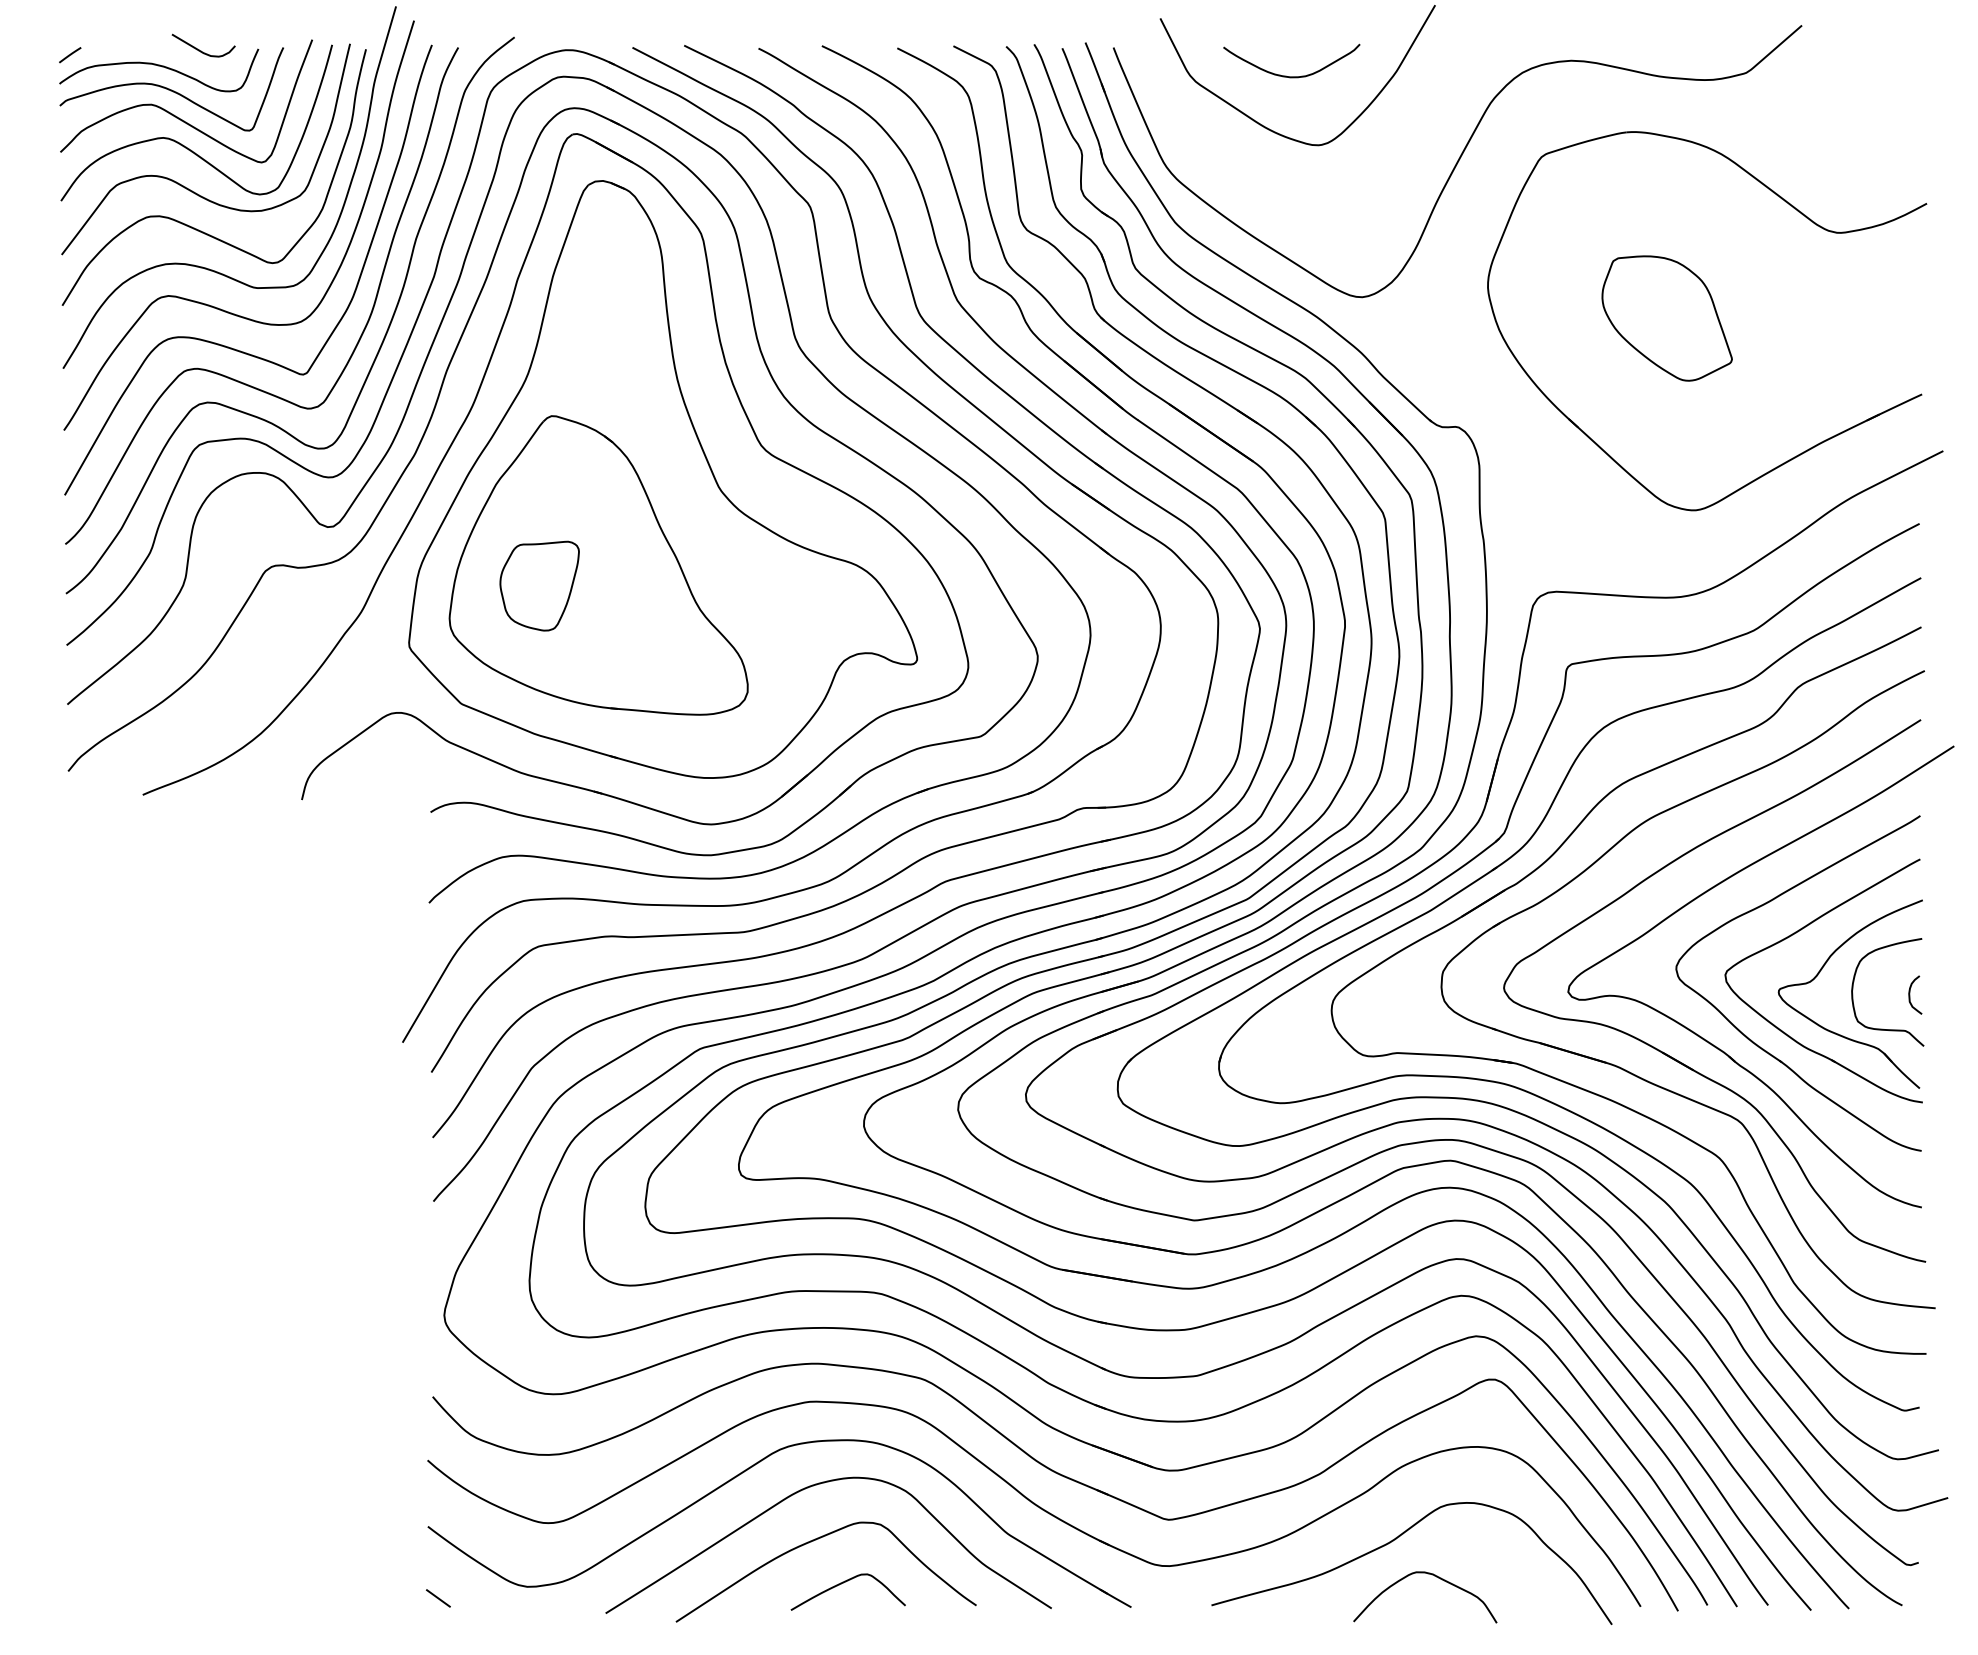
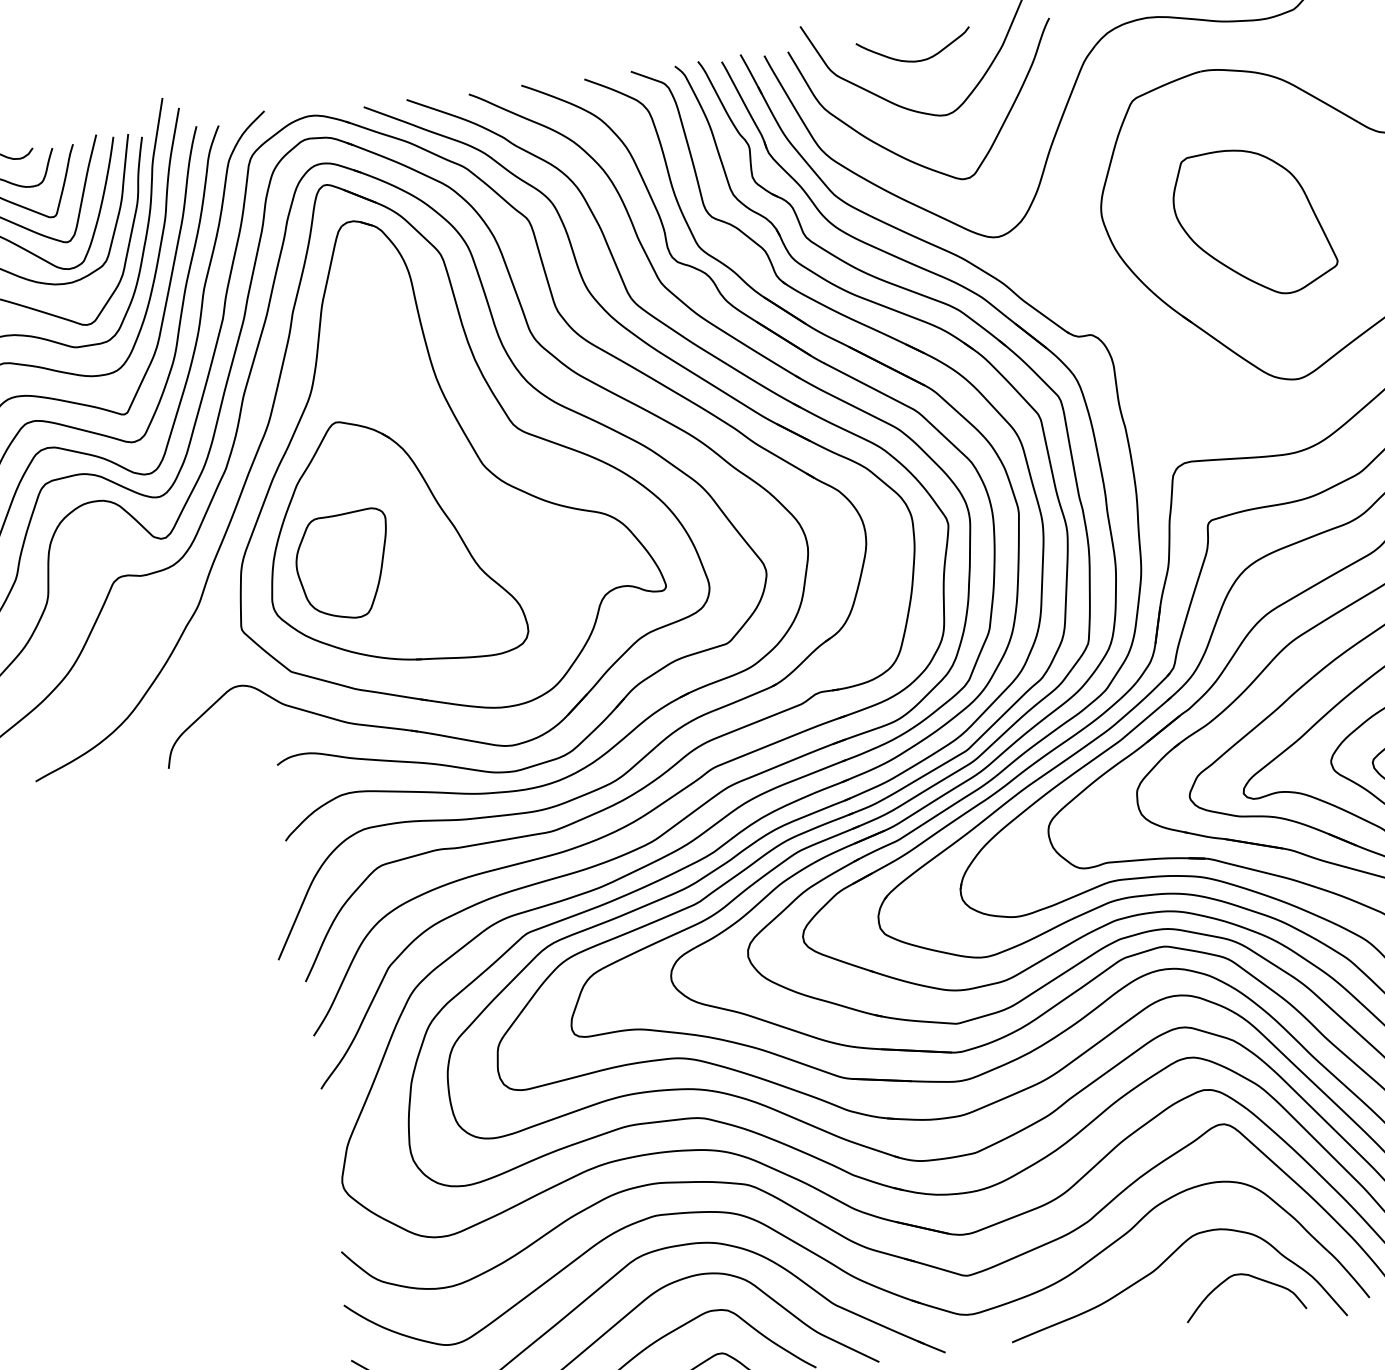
curve: (1263, 188) -> (904, 157), added
part: (1666, 318) -> (1253, 222), size x1.43
part: (539, 585) -> (343, 564), size x1.43
curve: (1436, 1577) -> (1251, 1277), moved

